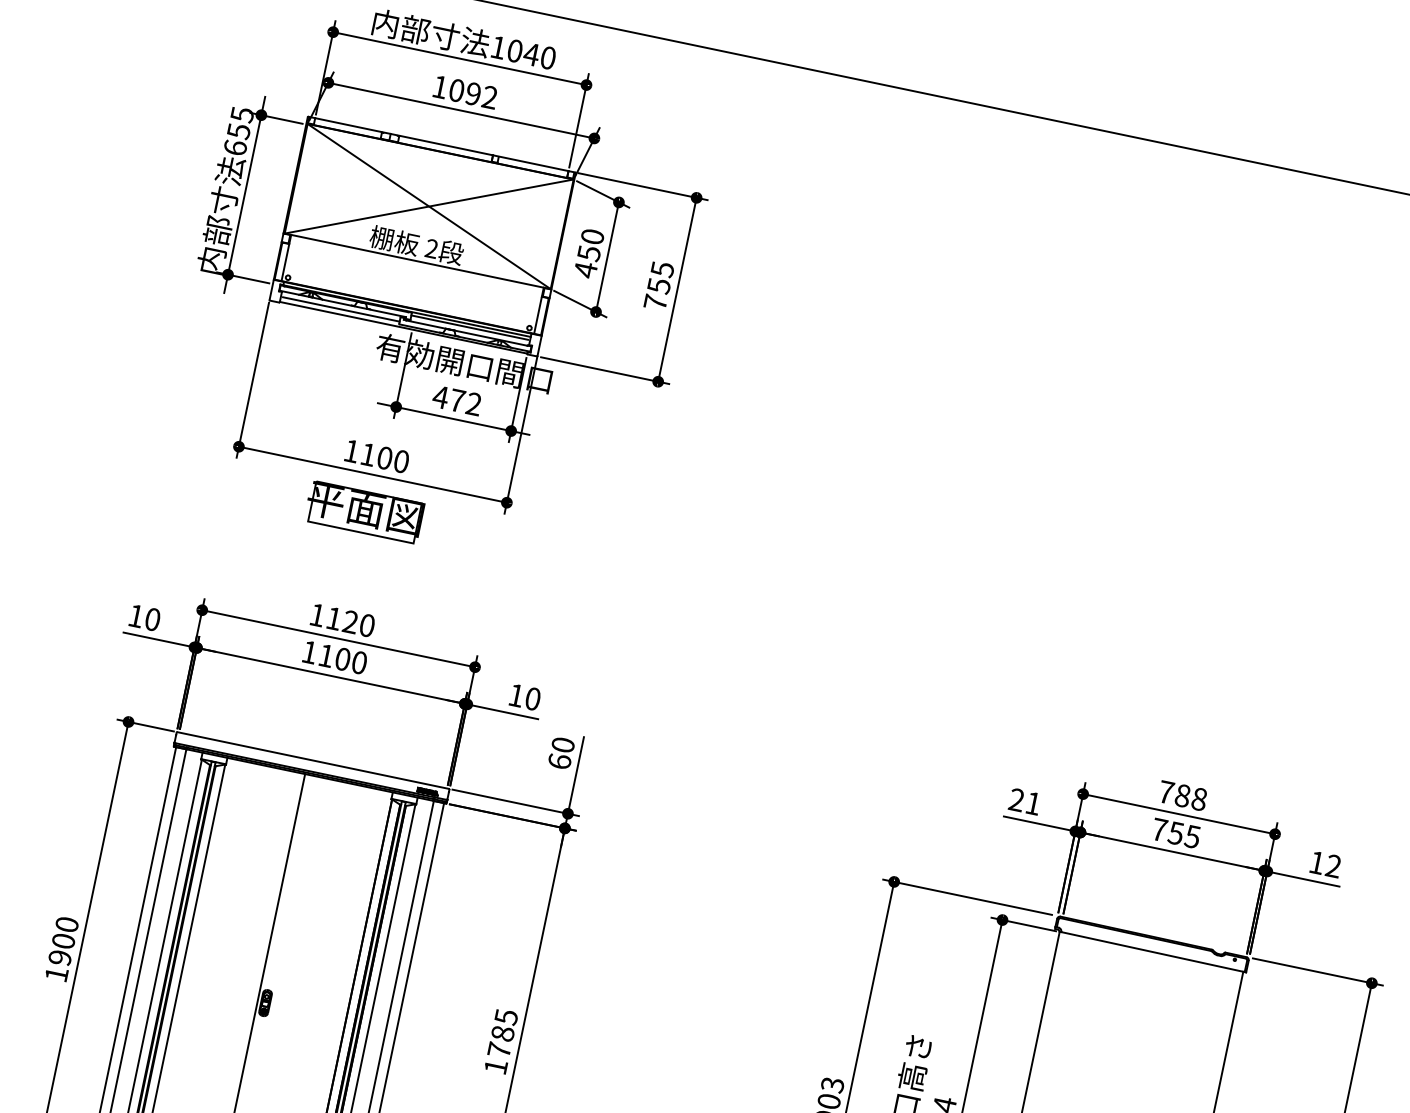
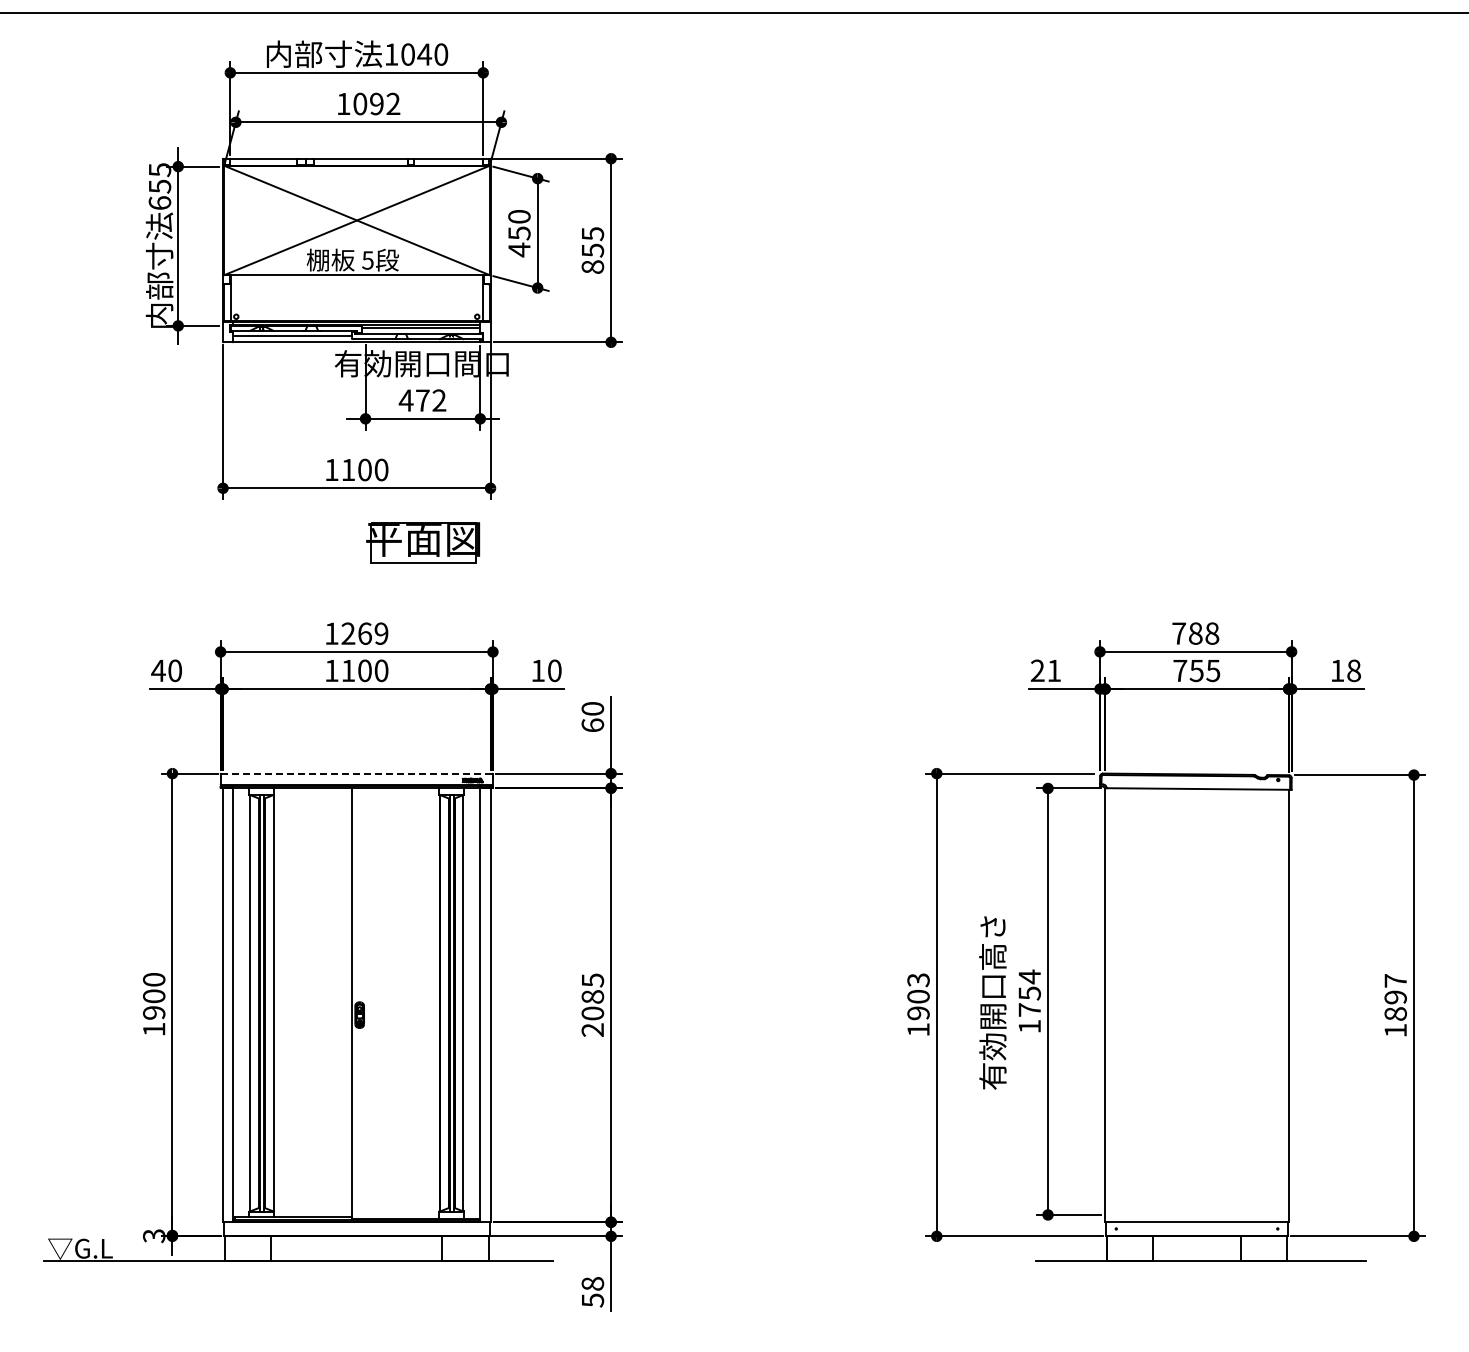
text: (431, 248) -> (367, 260), 2 -> 5
text: (655, 301) -> (592, 266), 755 -> 855
part: (364, 511) -> (423, 542), moved
text: (136, 615) -> (158, 670), 10 -> 40
text: (350, 621) -> (364, 633), 1120 -> 1269
line: (313, 760) -> (357, 773), solid -> dashed
text: (1333, 865) -> (1353, 670), 12 -> 18
text: (497, 1058) -> (592, 1021), 1785 -> 2085

